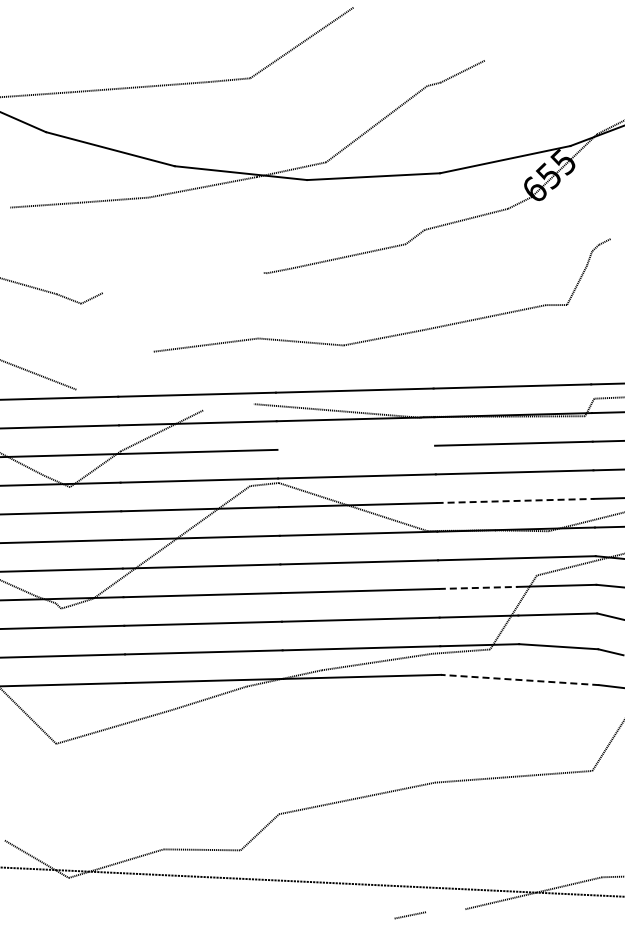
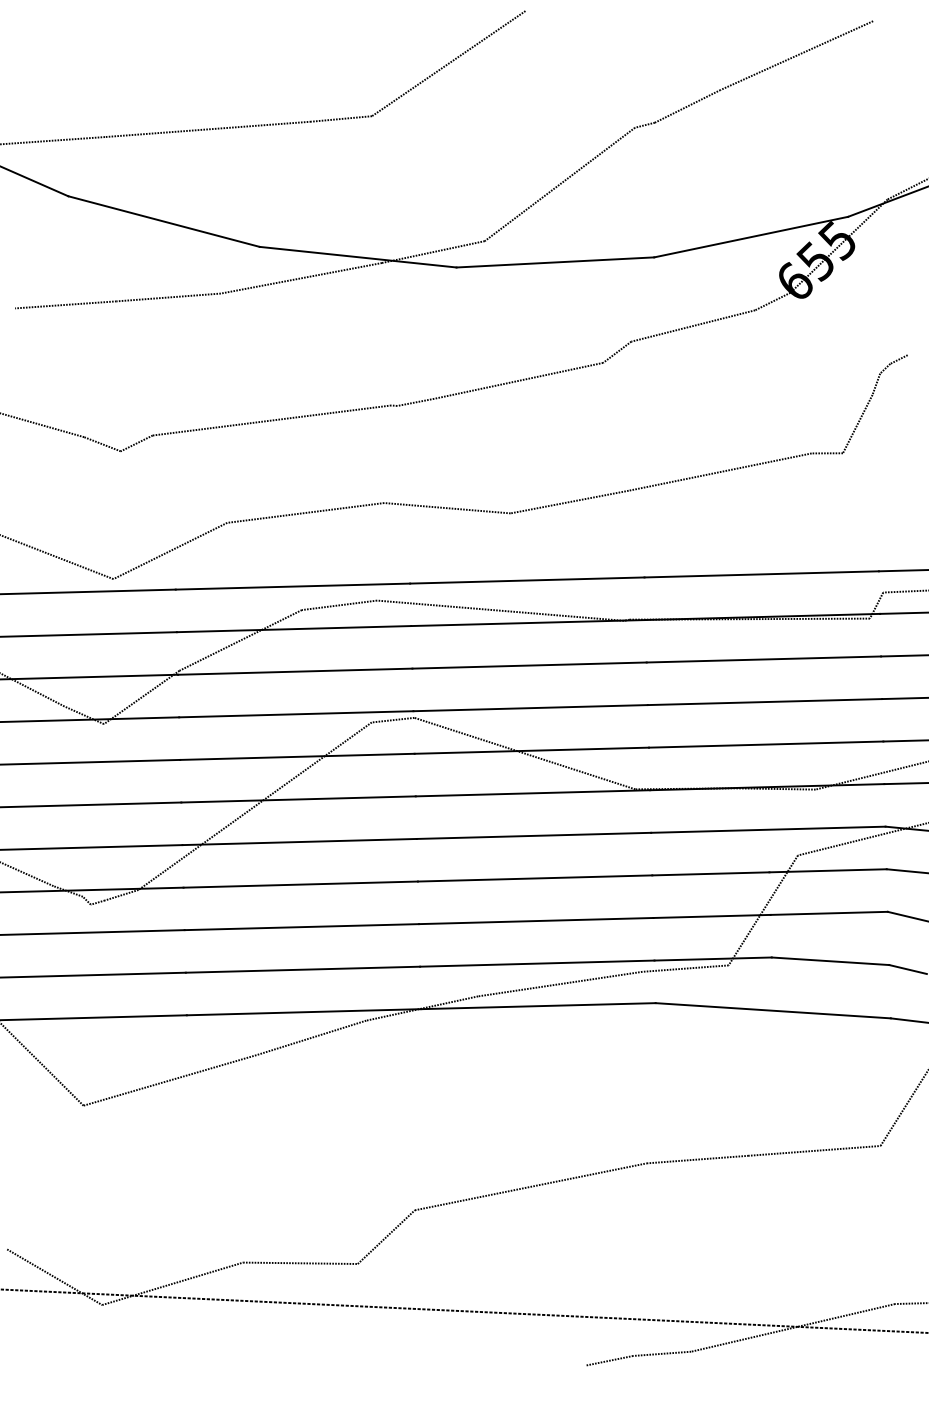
line: (535, 37) -> (796, 55), added
line: (182, 282) -> (271, 419), added
line: (114, 370) -> (170, 550), added
line: (228, 407) -> (339, 605), added
line: (356, 447) -> (529, 665), added
line: (515, 500) -> (766, 743), dashed -> solid
line: (478, 587) -> (711, 873), dashed -> solid
line: (519, 679) -> (772, 1010), dashed -> solid
line: (445, 910) -> (662, 1353), added

